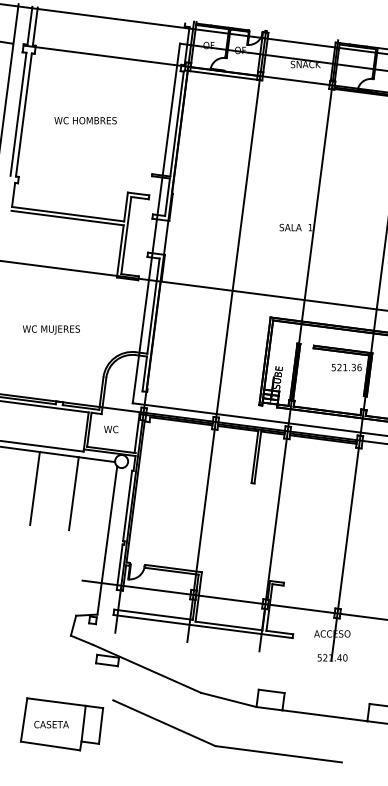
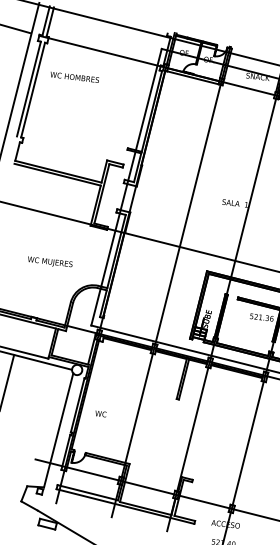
text: (85, 120) -> (74, 77), moved
text: (51, 329) -> (50, 262), moved
text: (111, 429) -> (101, 414), moved
line: (73, 493) -> (36, 390), removed

